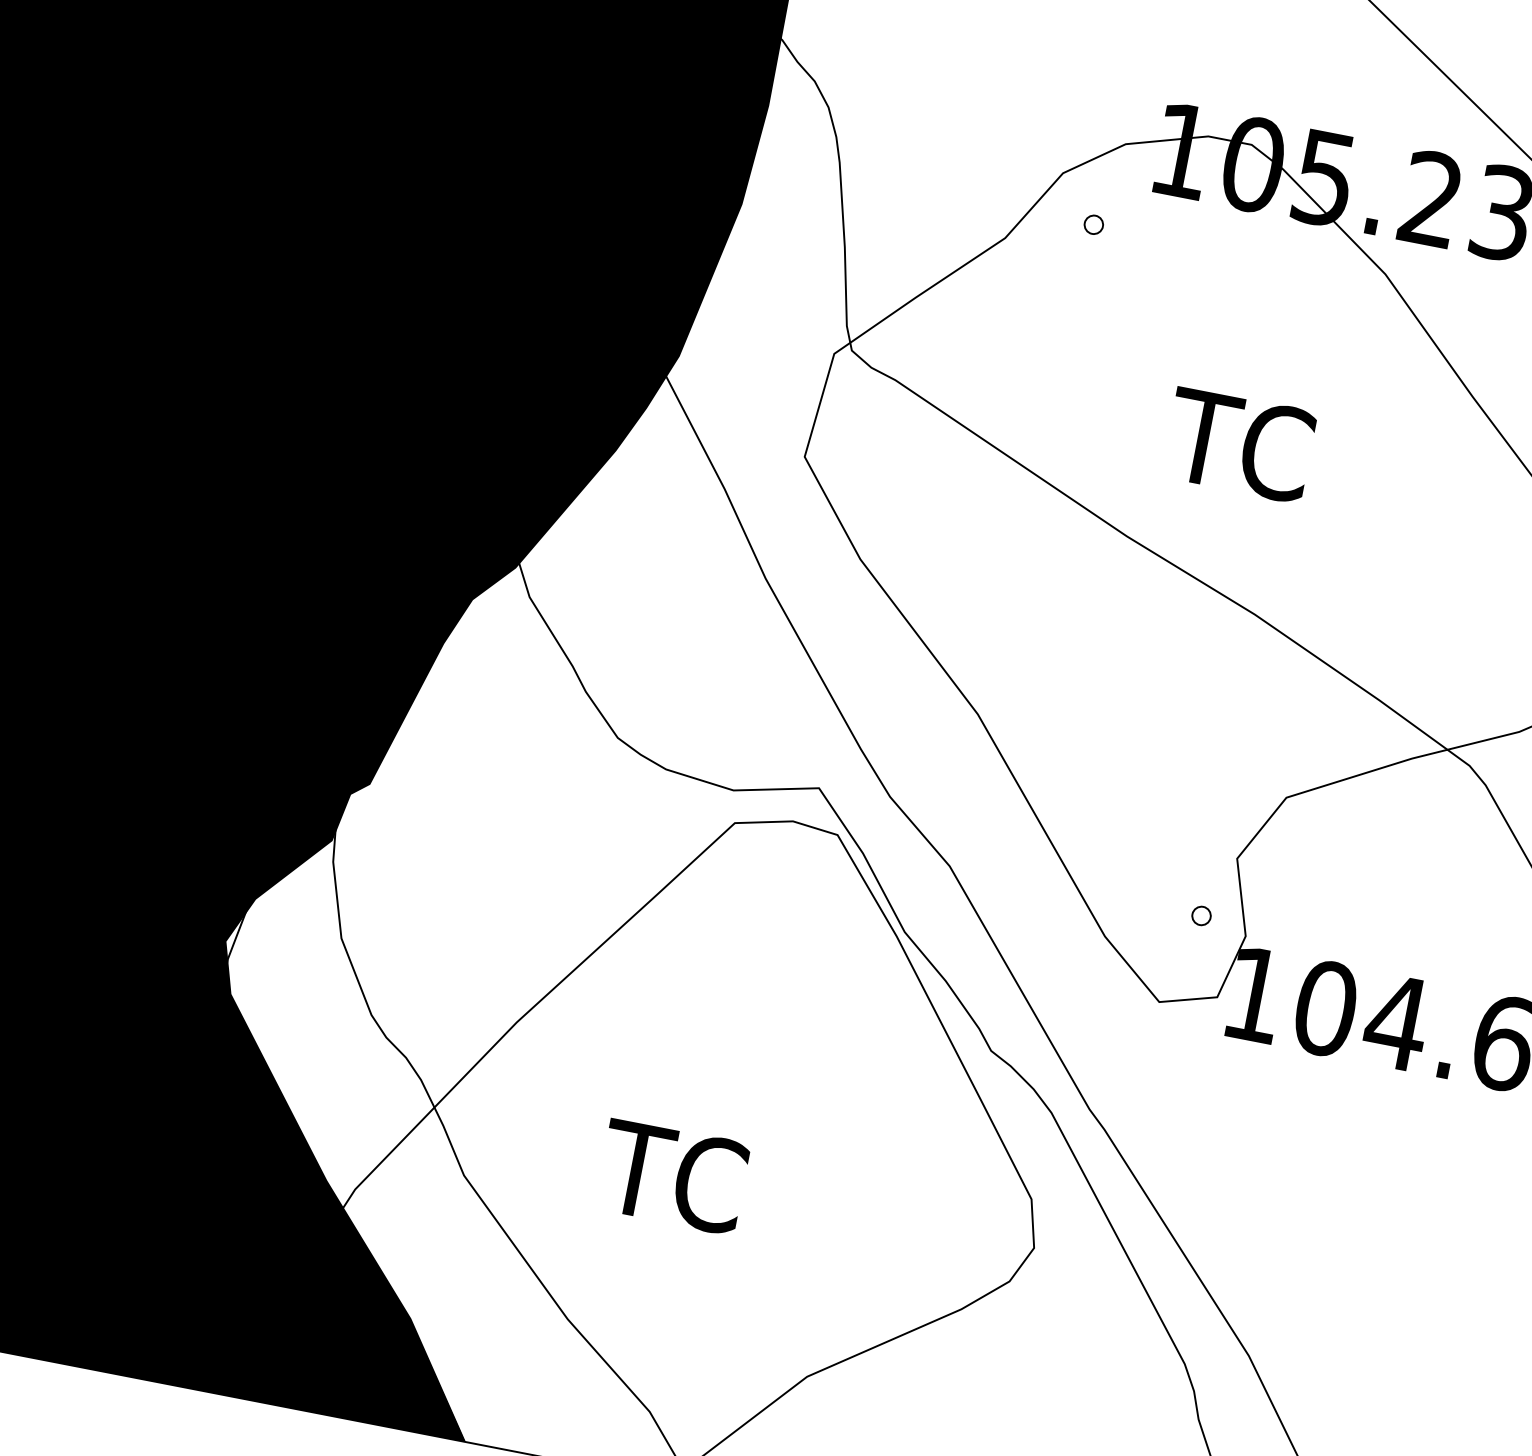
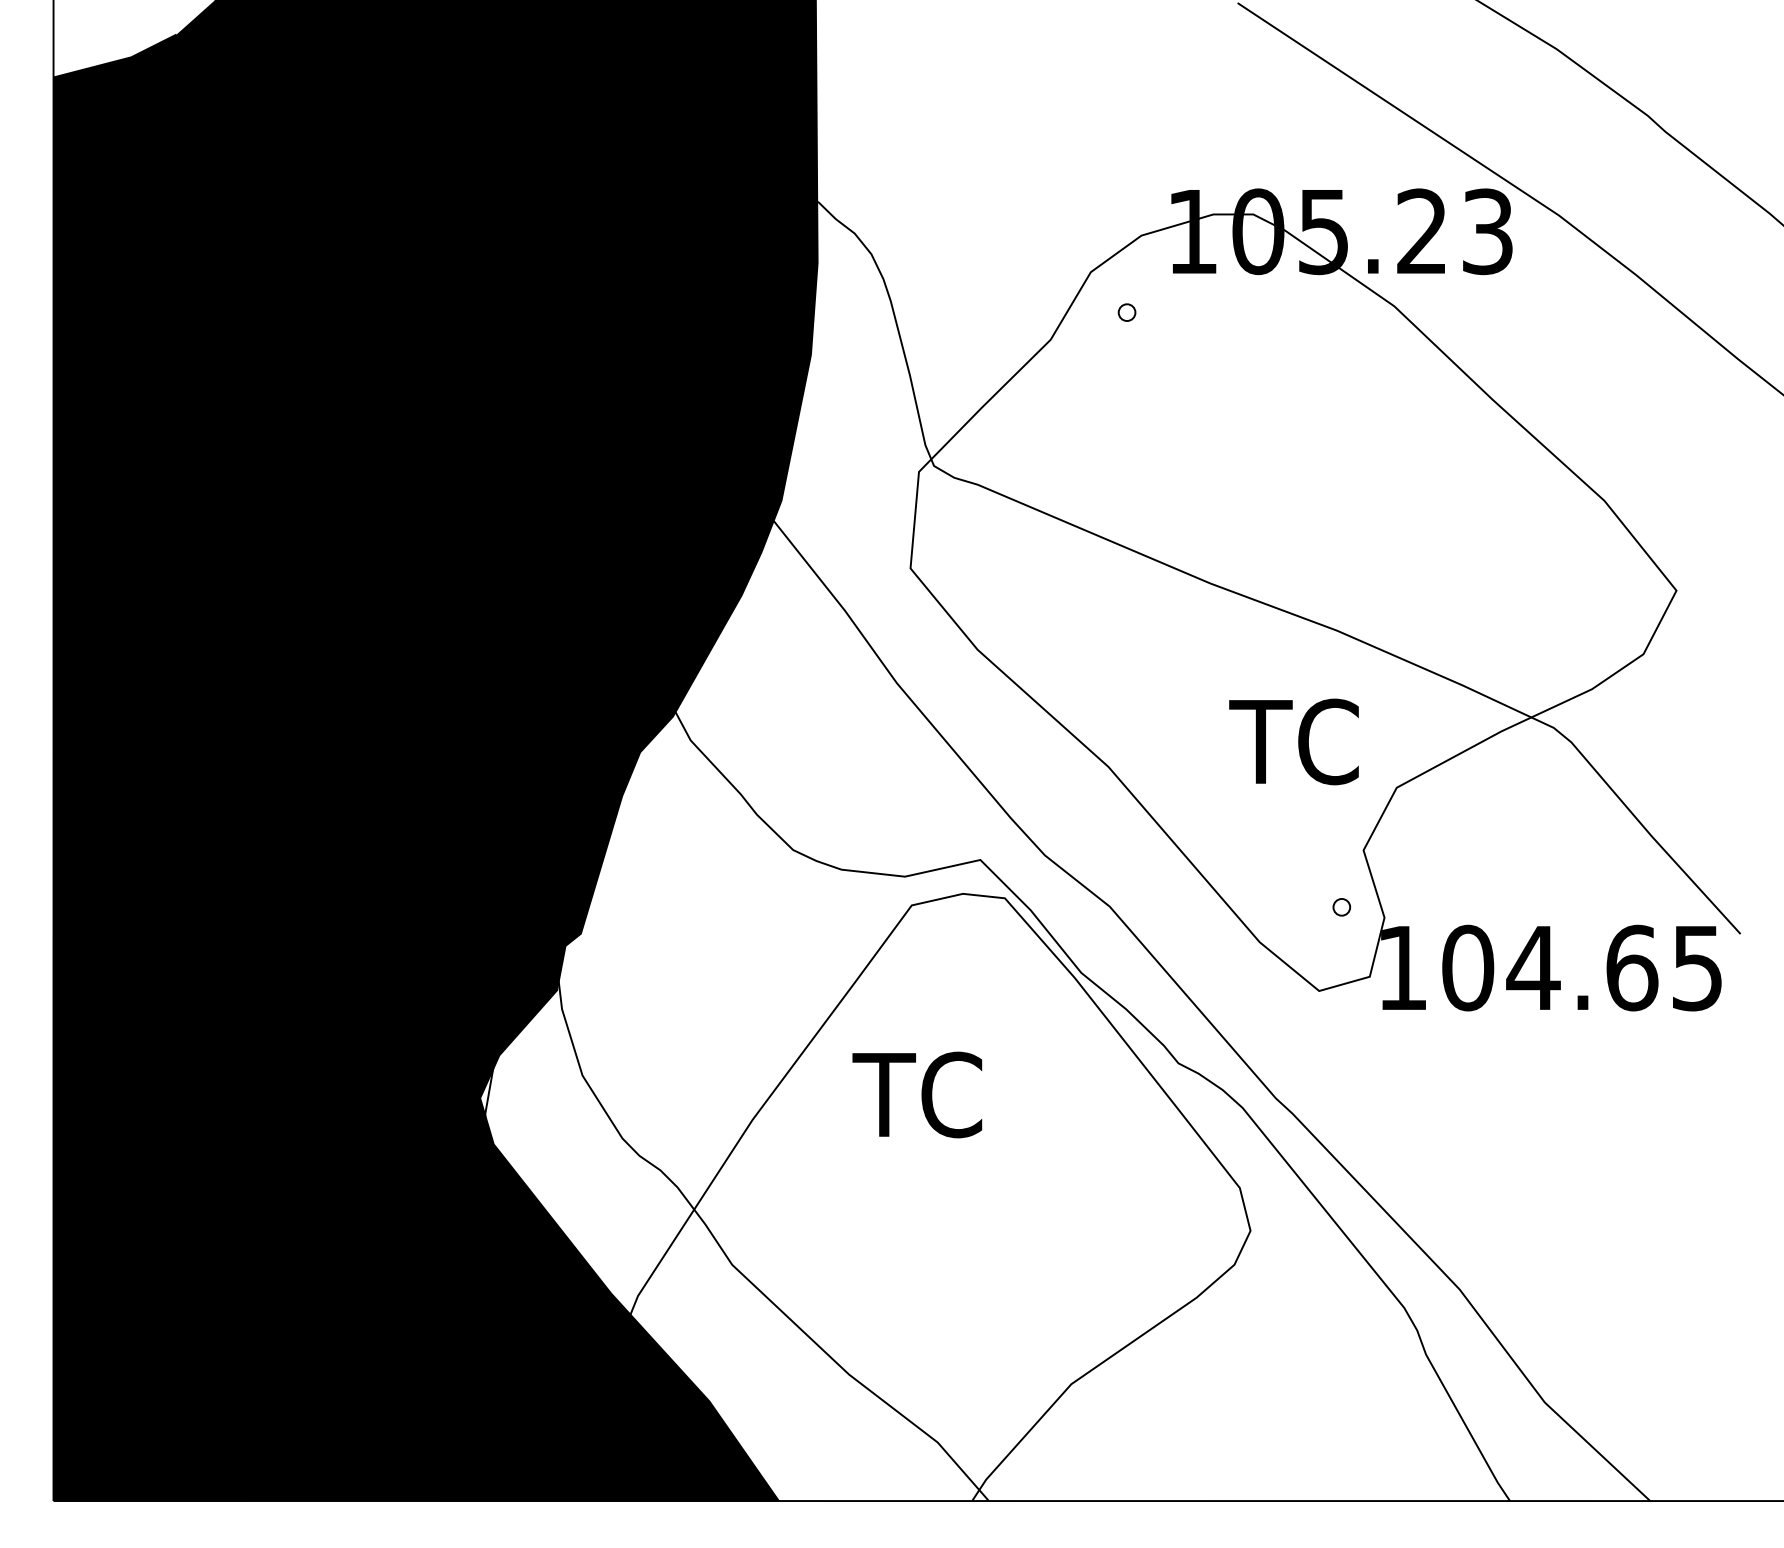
text: (1238, 444) -> (1293, 741), moved
text: (672, 1176) -> (917, 1094), moved

